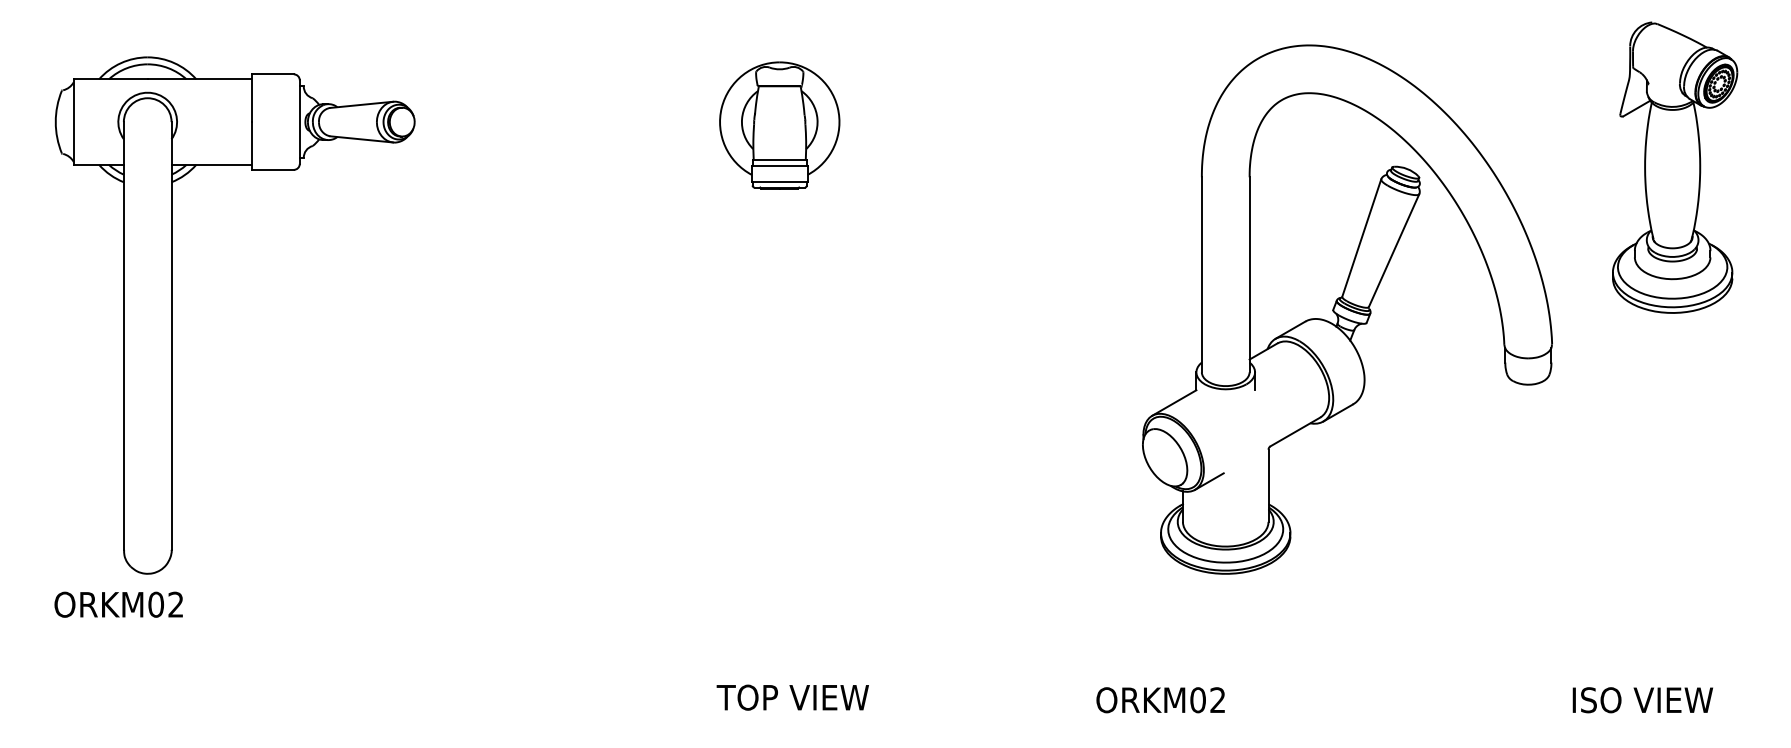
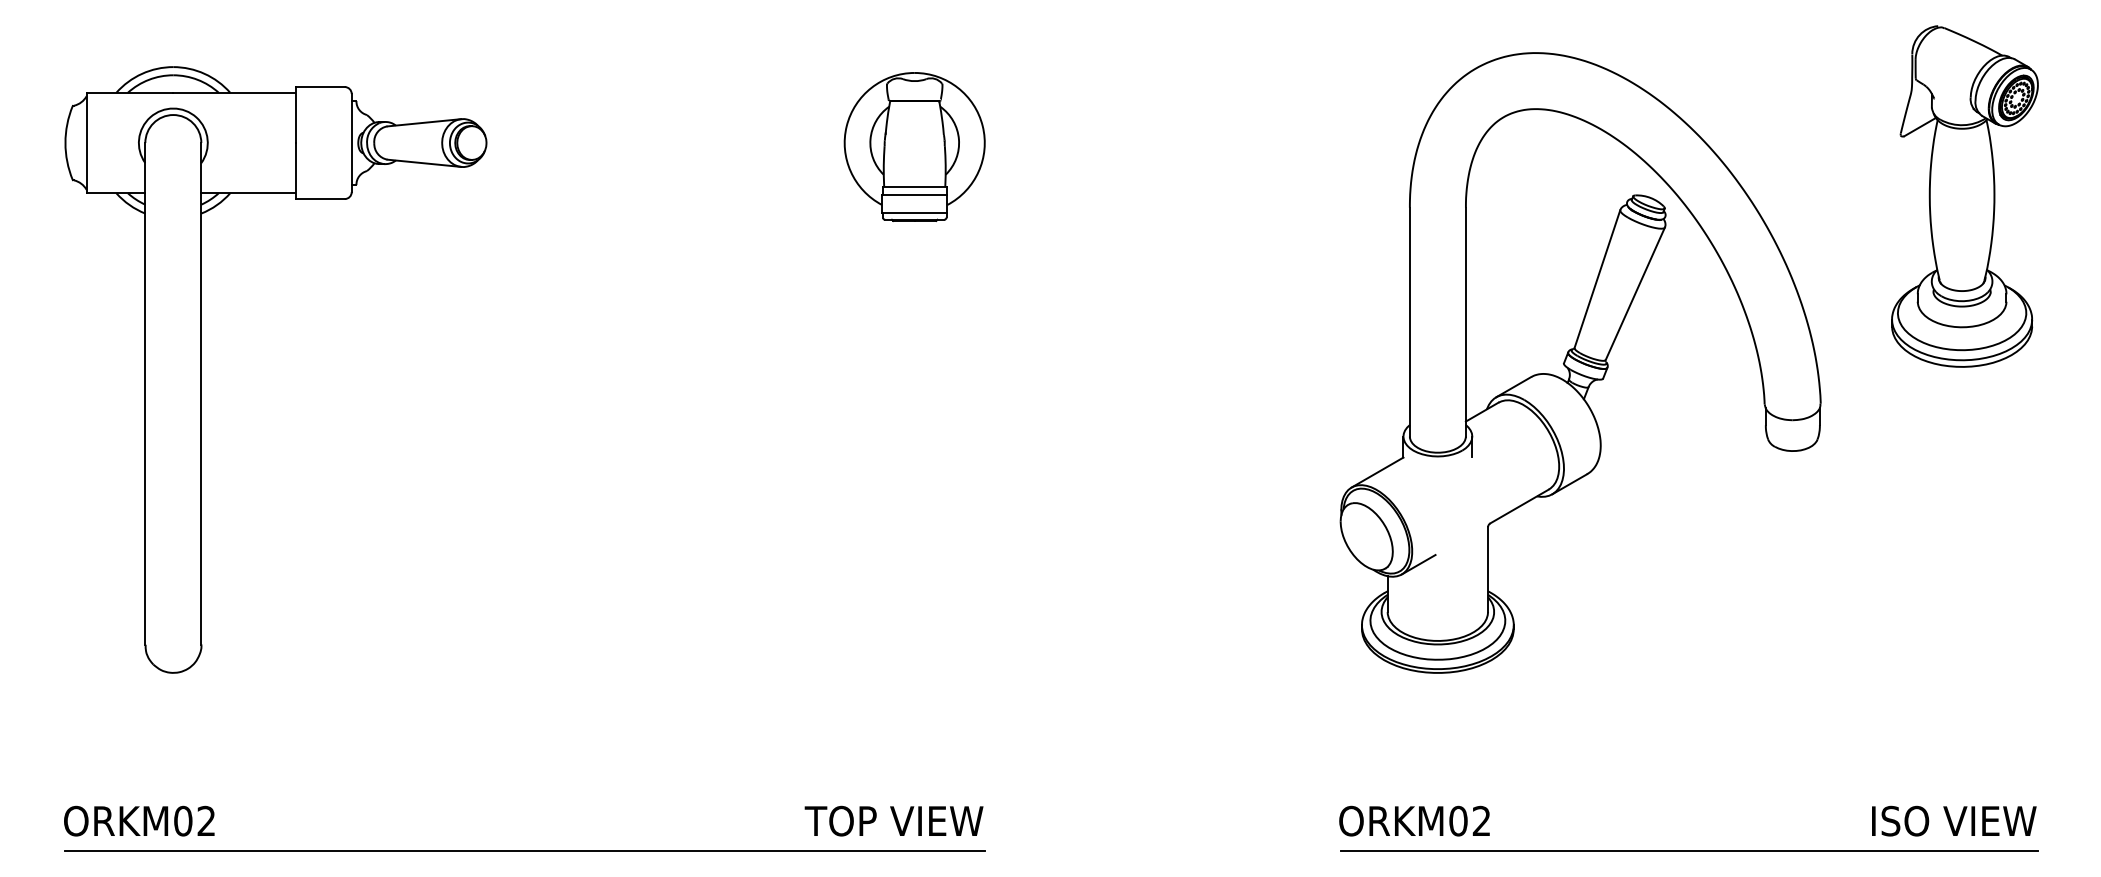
text: (118, 604) -> (139, 820), moved
text: (792, 697) -> (893, 820), moved
text: (1160, 699) -> (1414, 820), moved
text: (1643, 699) -> (1954, 820), moved
line: (447, 725) -> (524, 850), added
line: (1439, 725) -> (1688, 850), added

